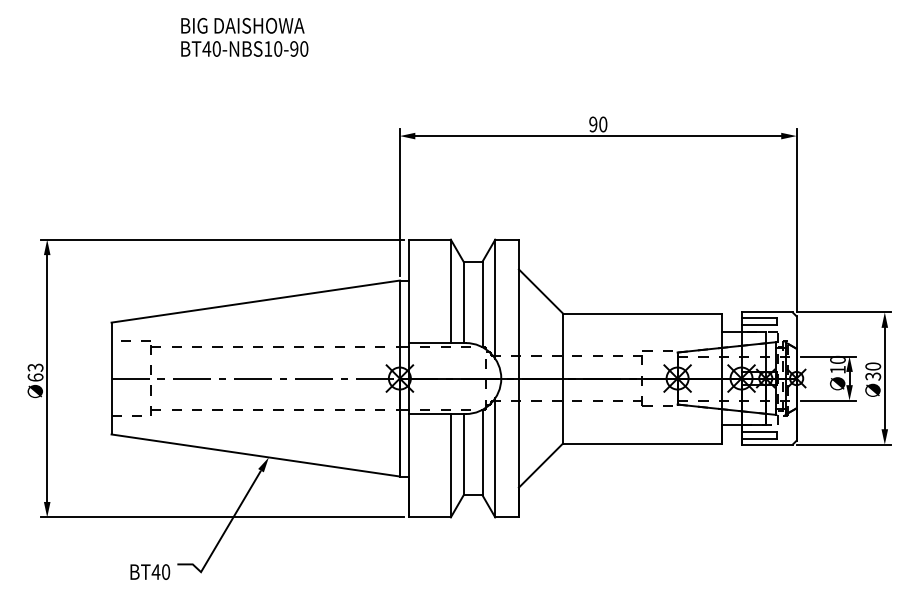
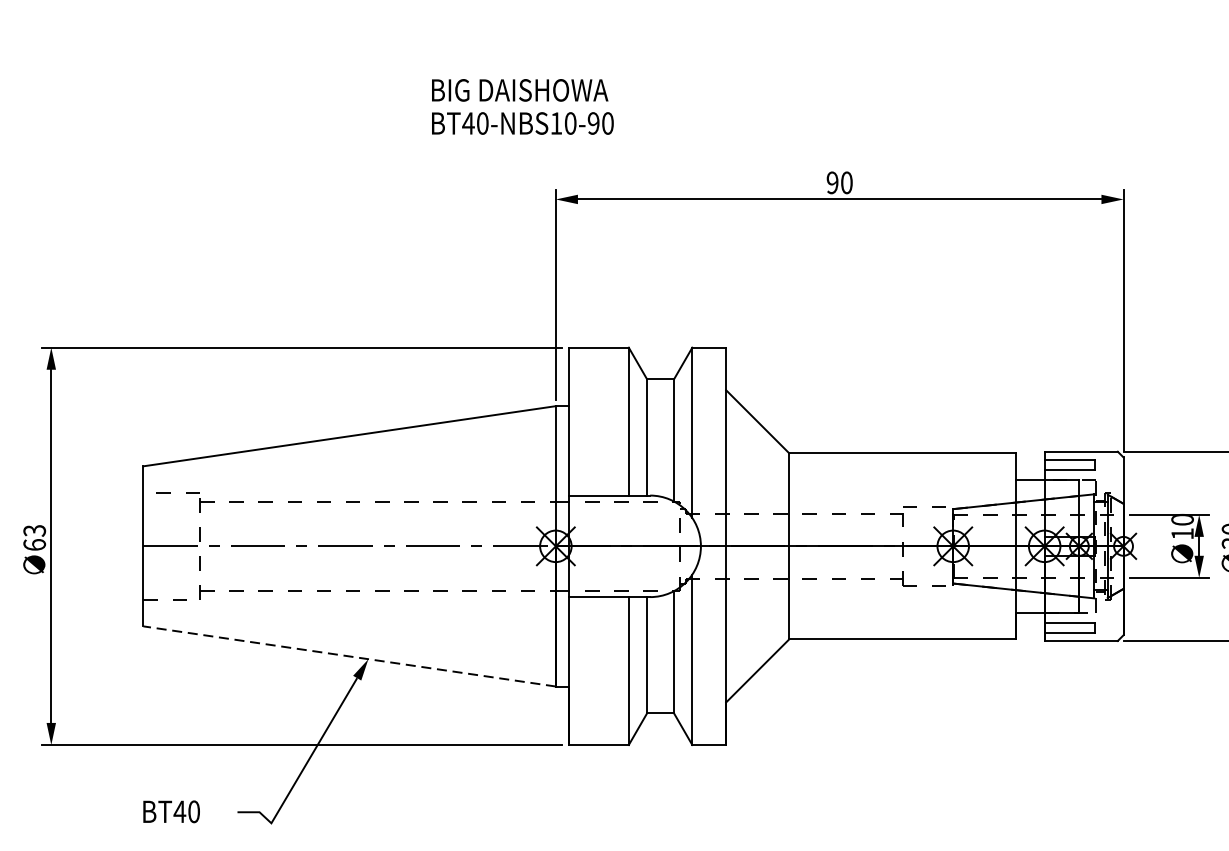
text: (244, 37) -> (522, 107), moved
line: (255, 455) -> (349, 656), solid -> dashed
text: (150, 571) -> (171, 810), moved

